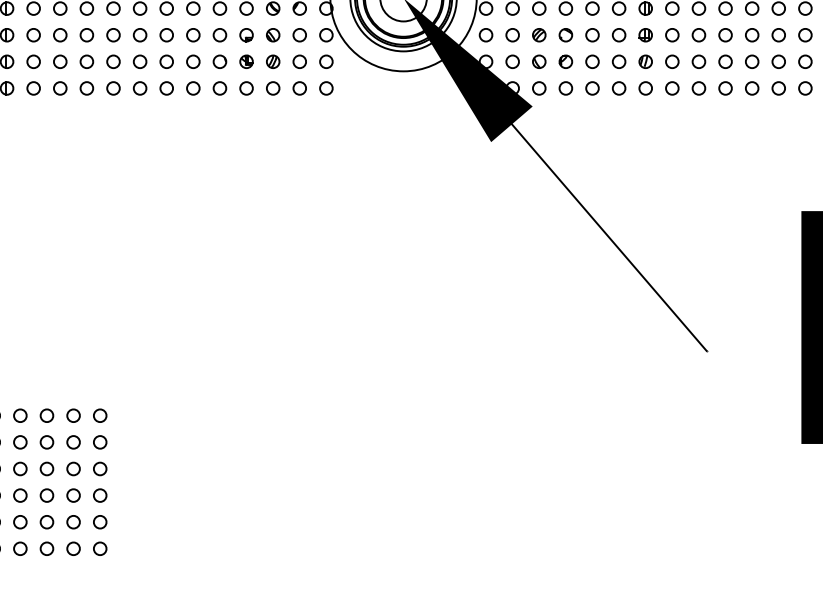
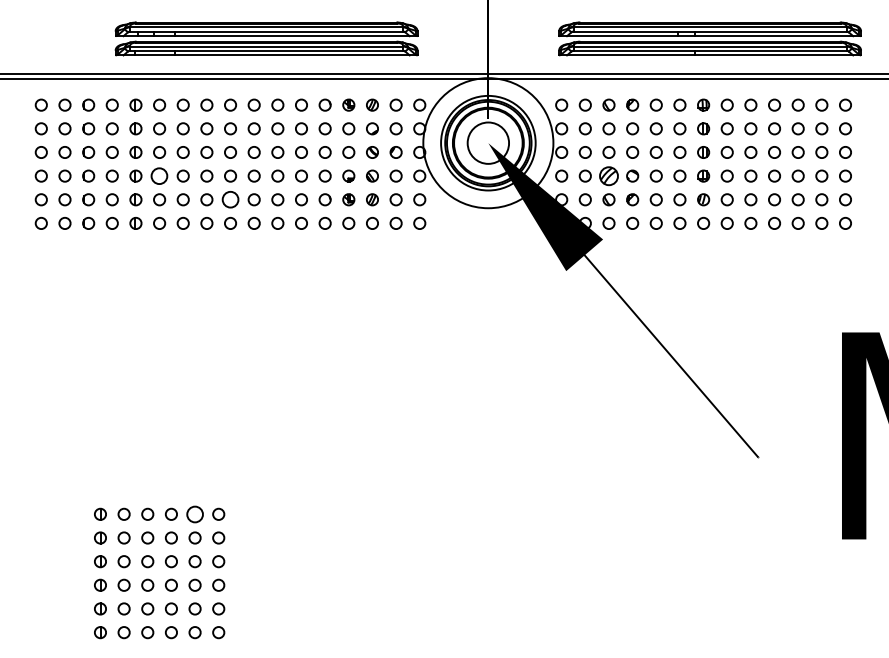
circle: (33, 34) -> (159, 175), size x1.4
part: (538, 34) -> (608, 175), size x1.6
circle: (113, 61) -> (230, 199), size x1.4
circle: (72, 414) -> (194, 513), size x1.4

